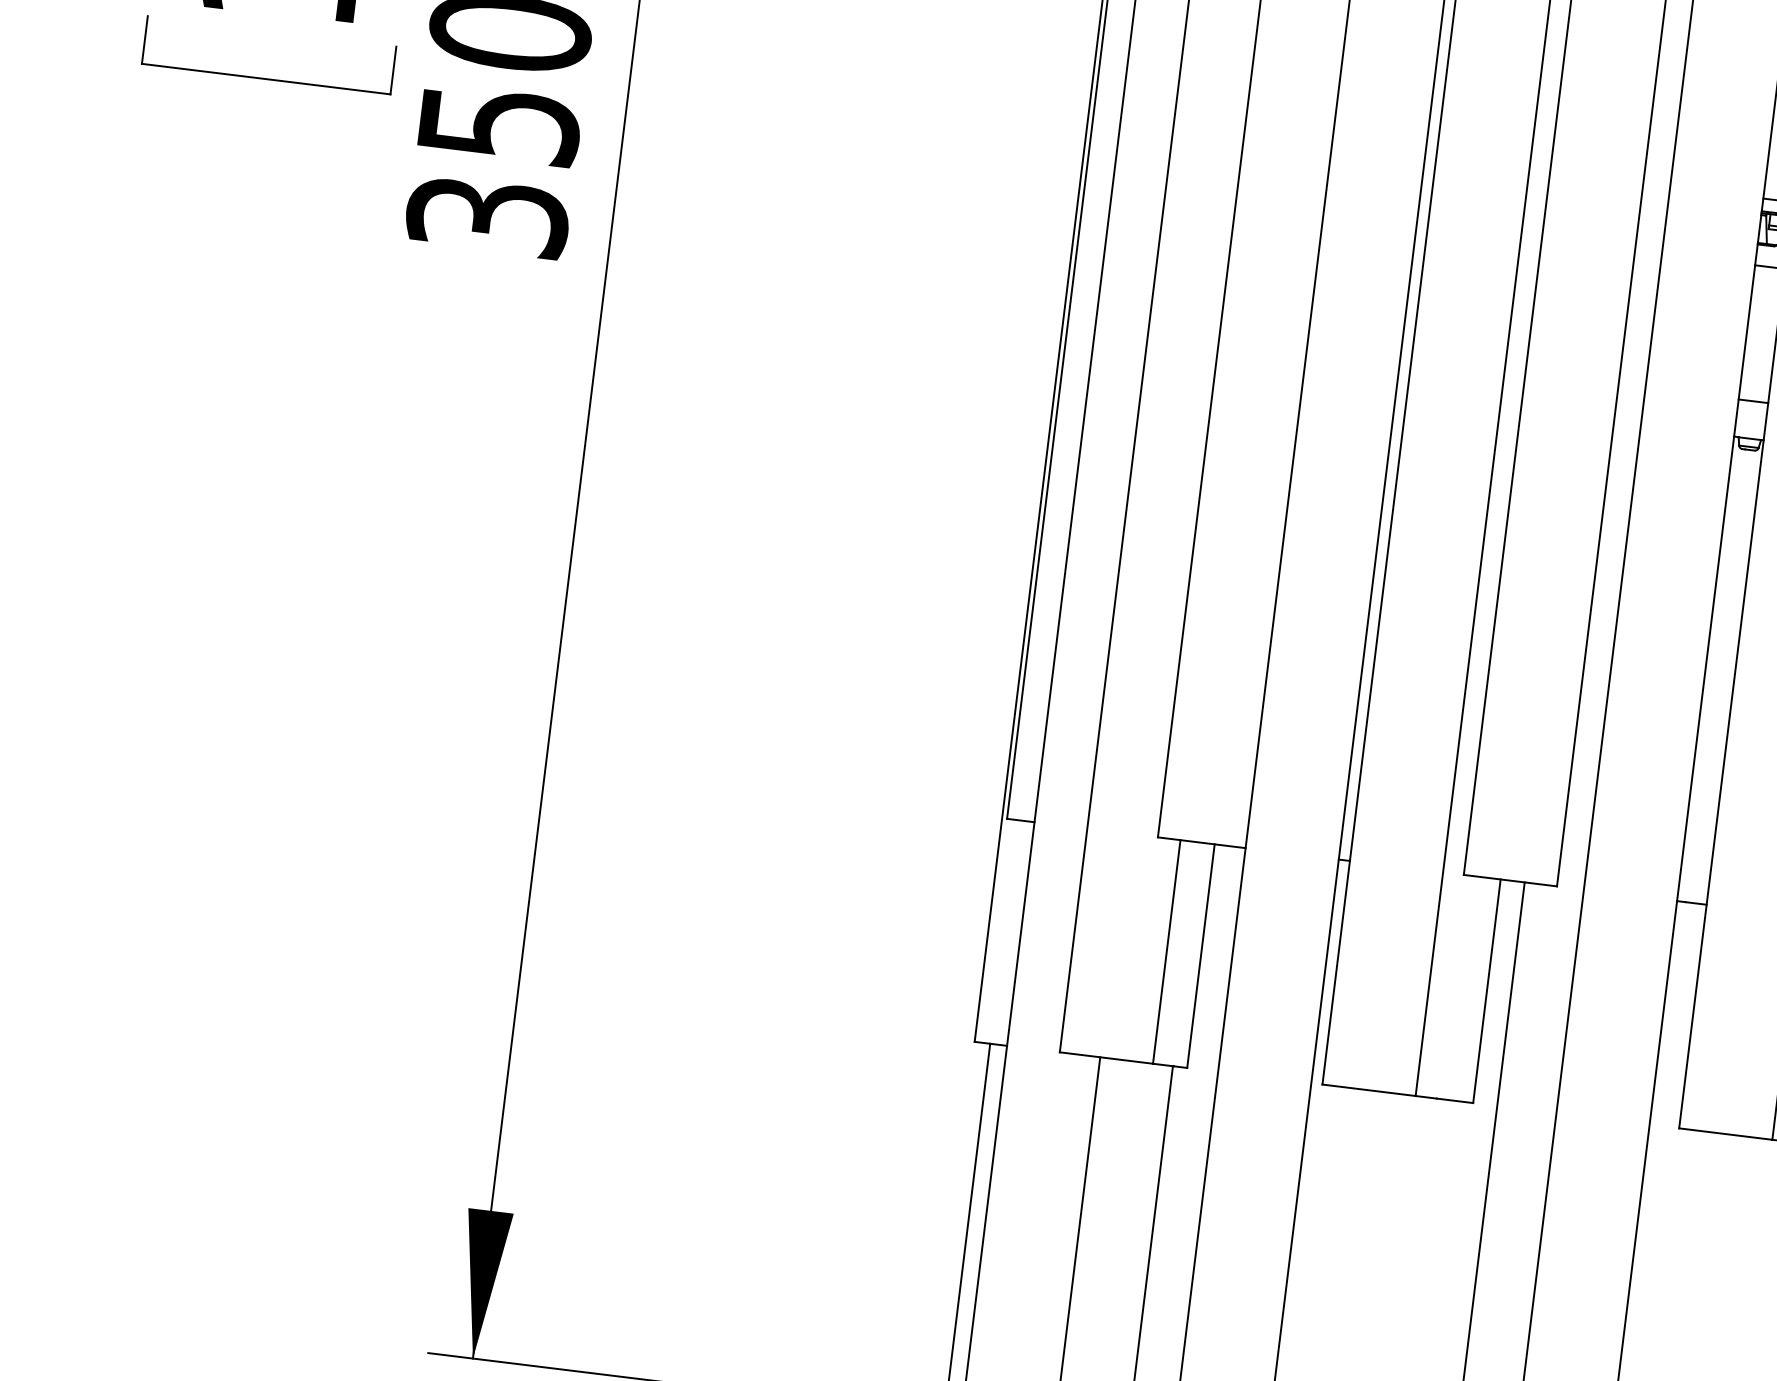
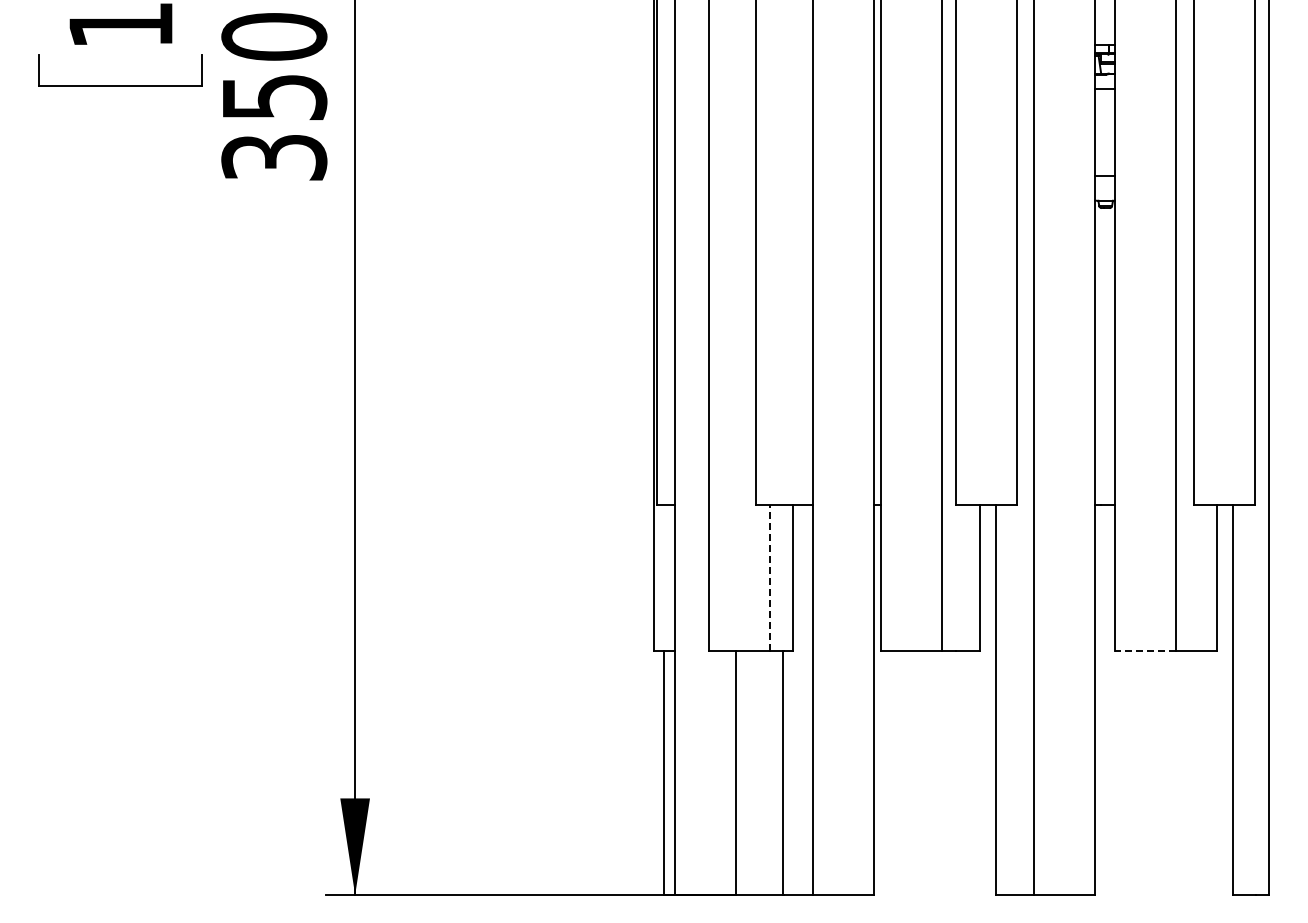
line: (1167, 951) -> (770, 577), solid -> dashed
line: (1724, 1134) -> (1144, 651), solid -> dashed

